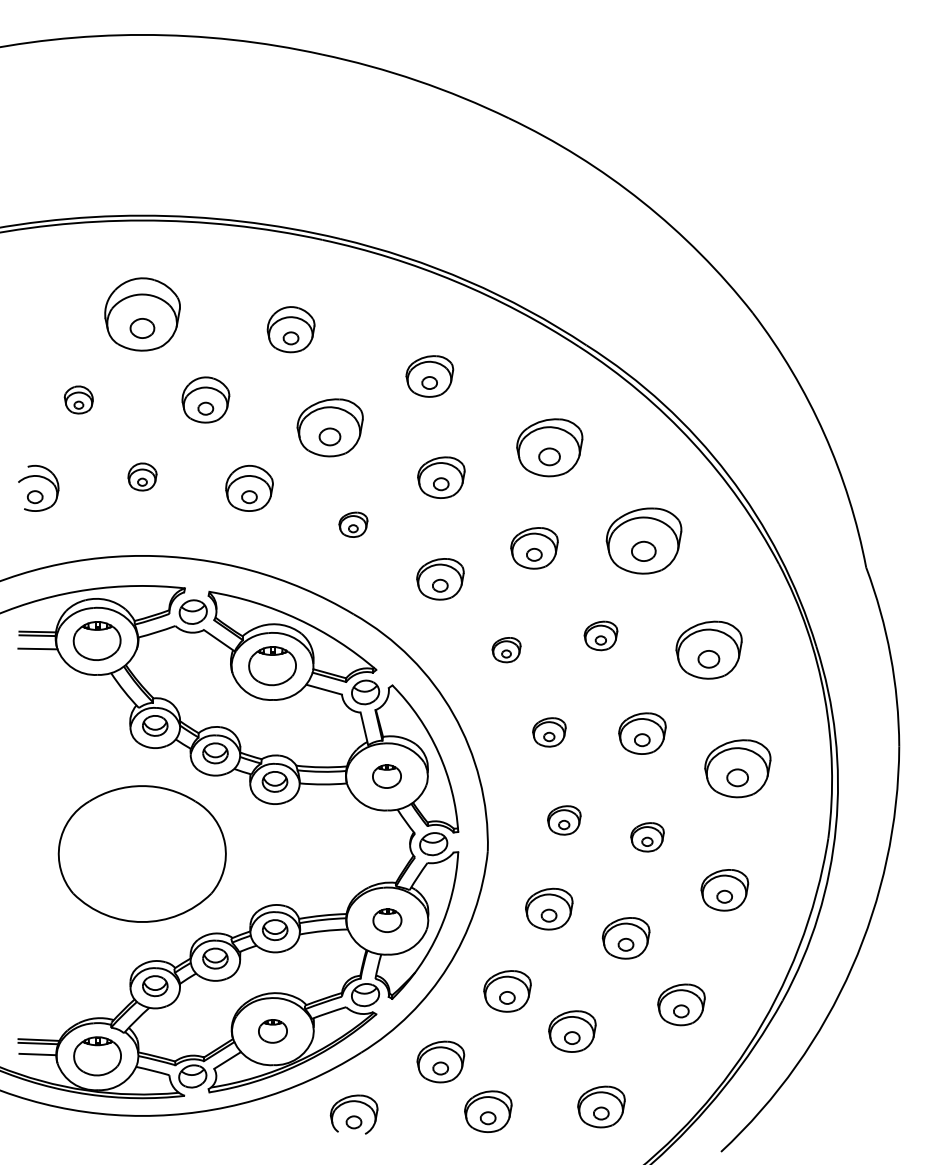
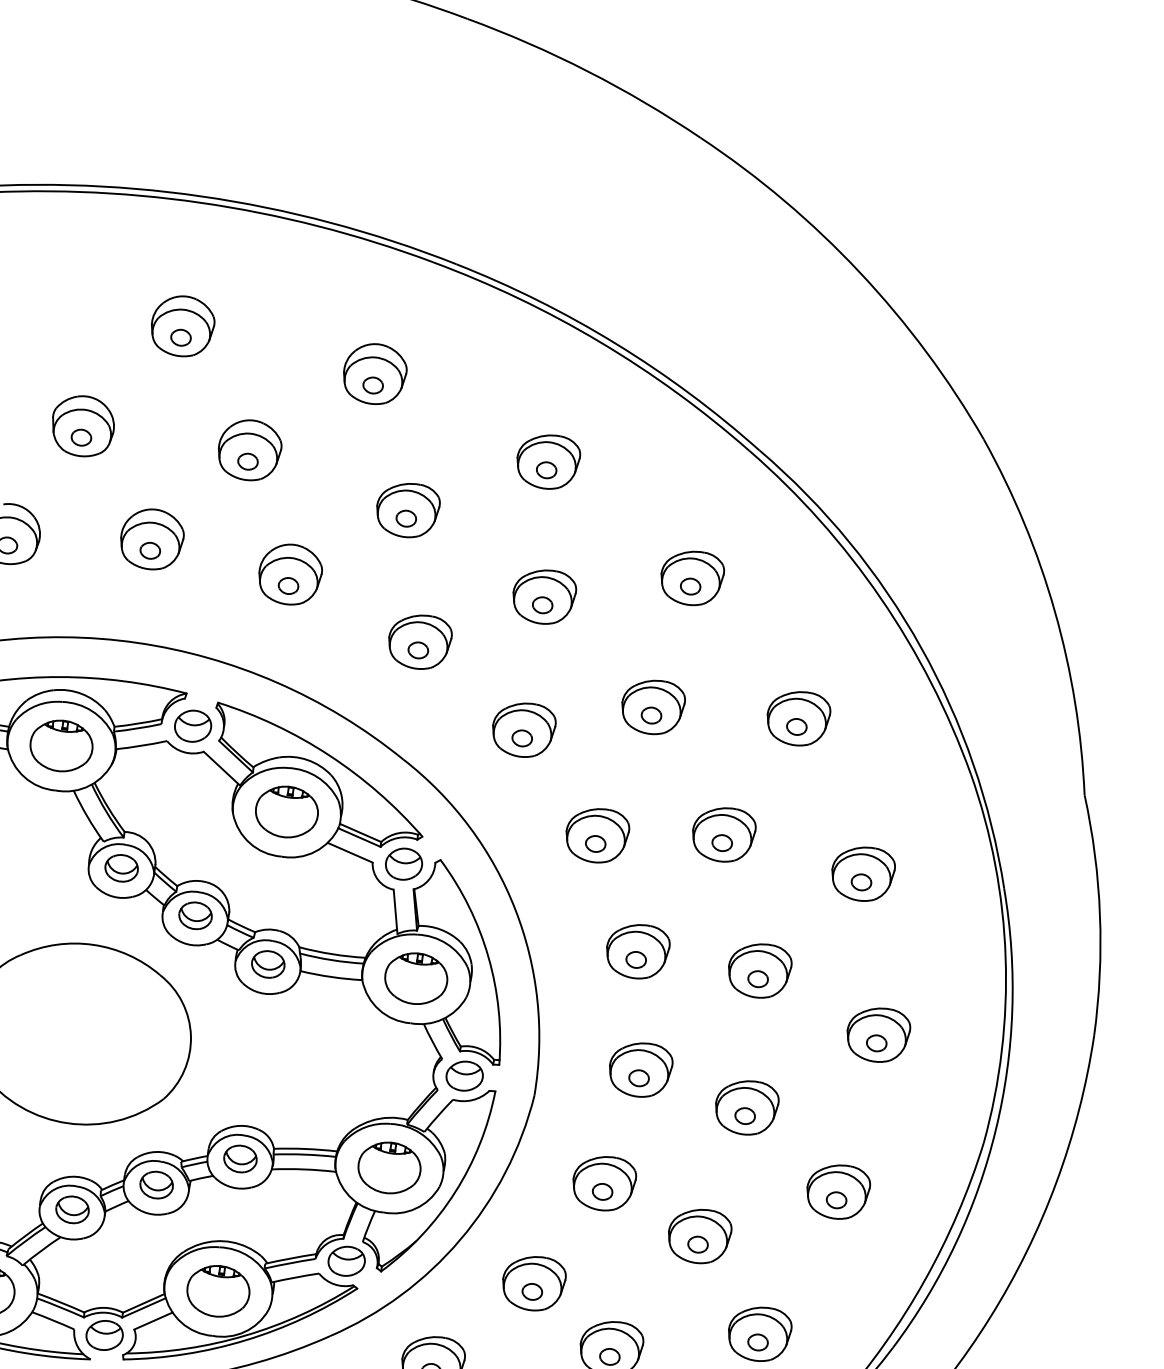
part: (142, 314) -> (182, 326), size x0.62
part: (78, 399) -> (82, 425), size x1.67
part: (330, 427) -> (408, 509), size x0.71
part: (549, 447) -> (691, 577), size x0.71
part: (142, 476) -> (152, 538), size x1.67
part: (353, 524) -> (419, 641), size x1.67
part: (644, 541) -> (798, 718), size x0.62
part: (600, 635) -> (723, 833), size x1.43
part: (506, 649) -> (597, 834), size x1.67
part: (709, 650) -> (863, 874), size x0.71
part: (549, 732) -> (637, 951), size x1.43
part: (737, 768) -> (877, 1034), size x0.71
part: (386, 776) -> (415, 978), size x1.67
part: (564, 820) -> (640, 1069), size x1.43
part: (647, 837) -> (746, 1107), size x1.43
part: (387, 920) -> (389, 1167), size x1.67
part: (272, 1031) -> (217, 1291), size x1.67

